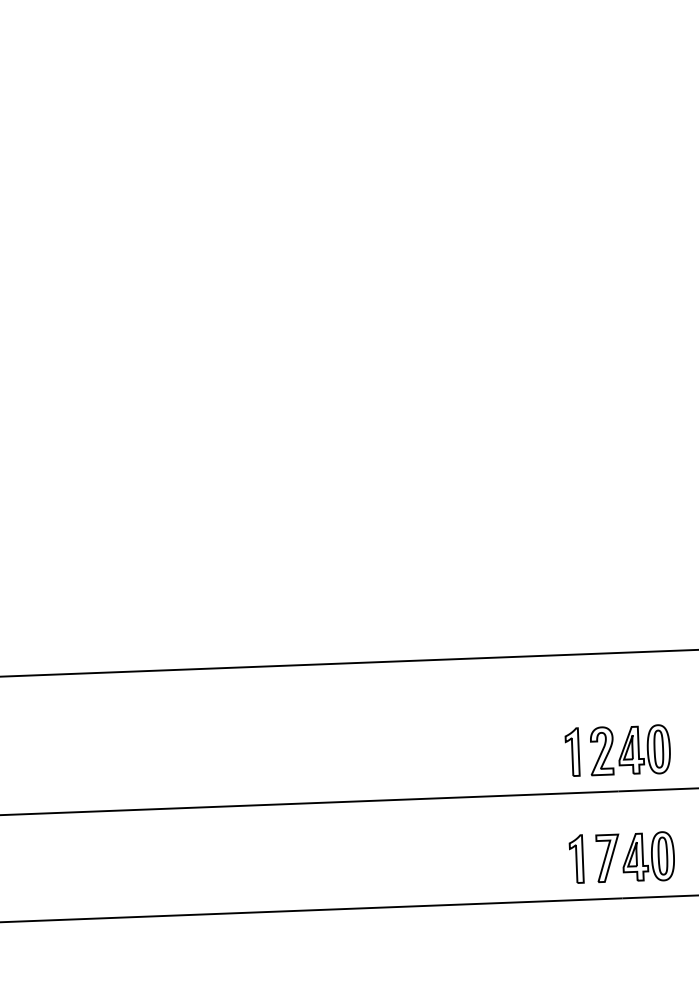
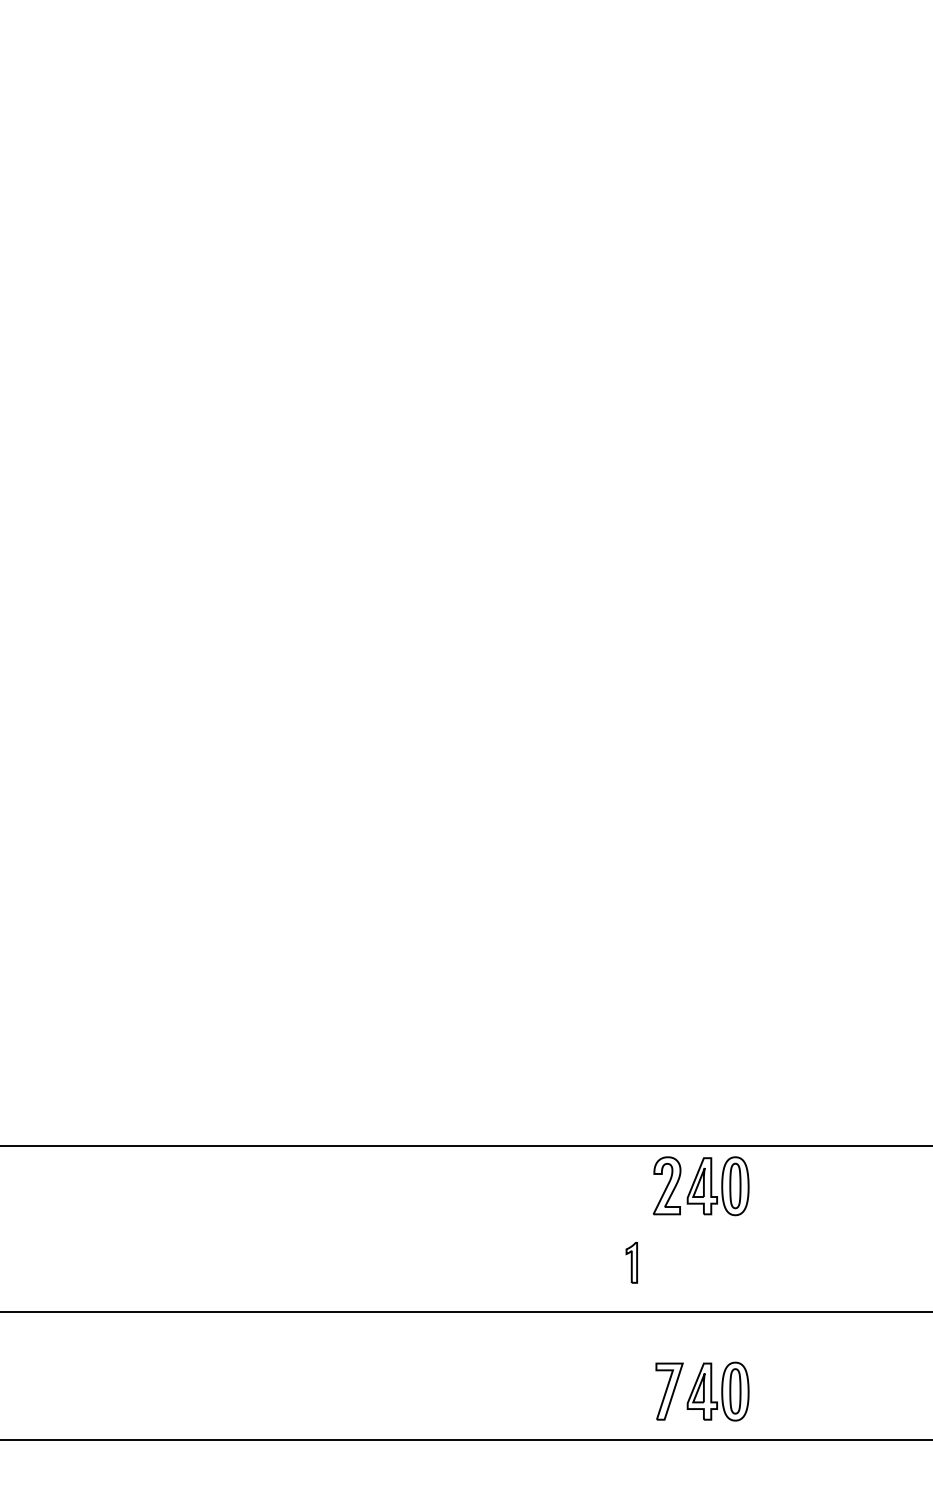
part: (629, 750) -> (700, 1186), moved
part: (572, 752) -> (631, 1262), size x0.7
part: (576, 858) -> (631, 1390), removed

